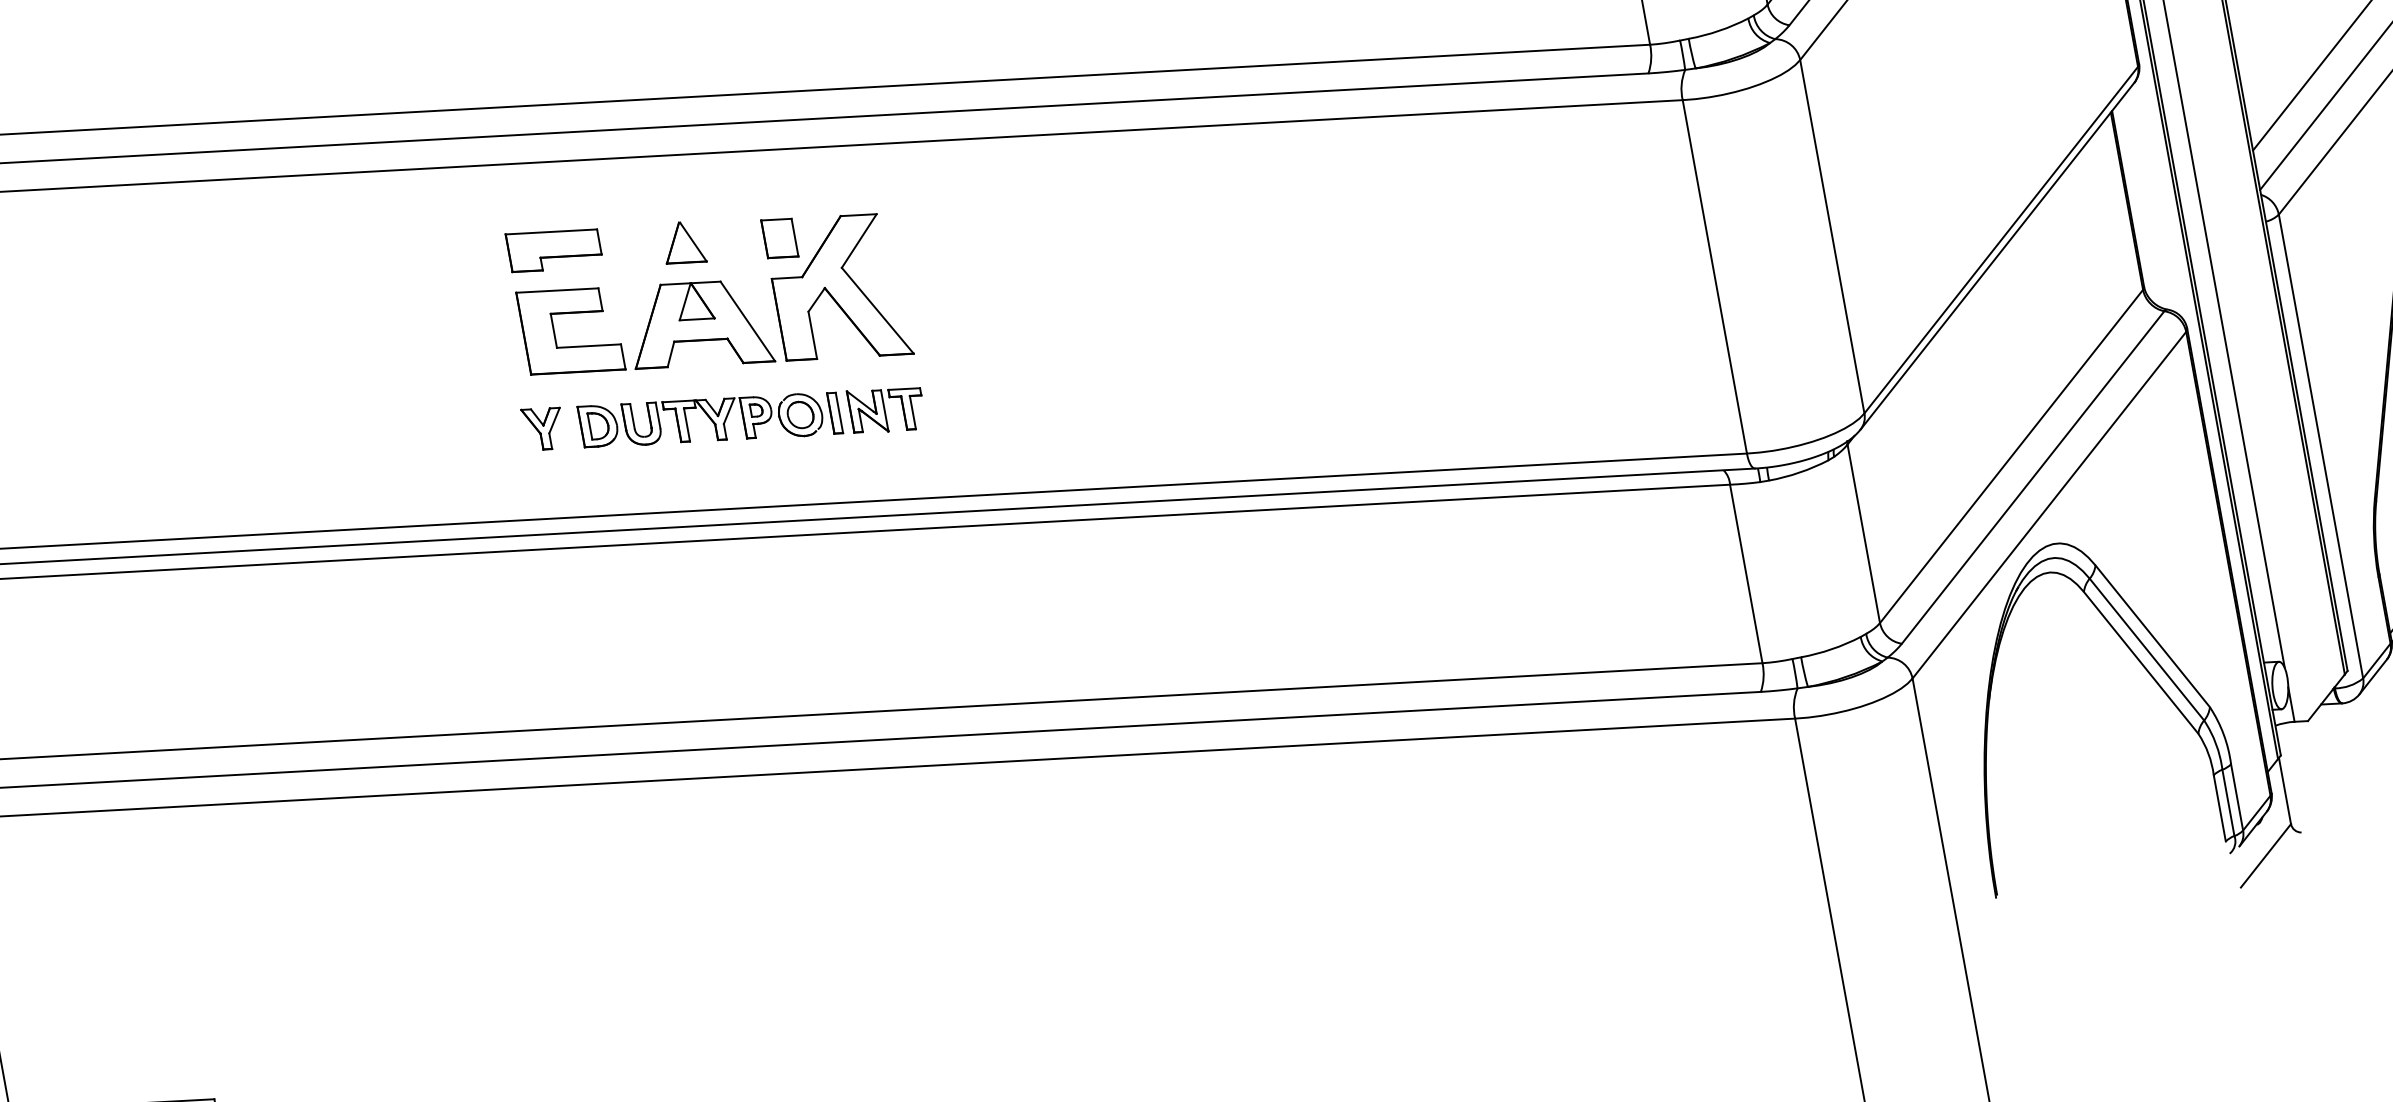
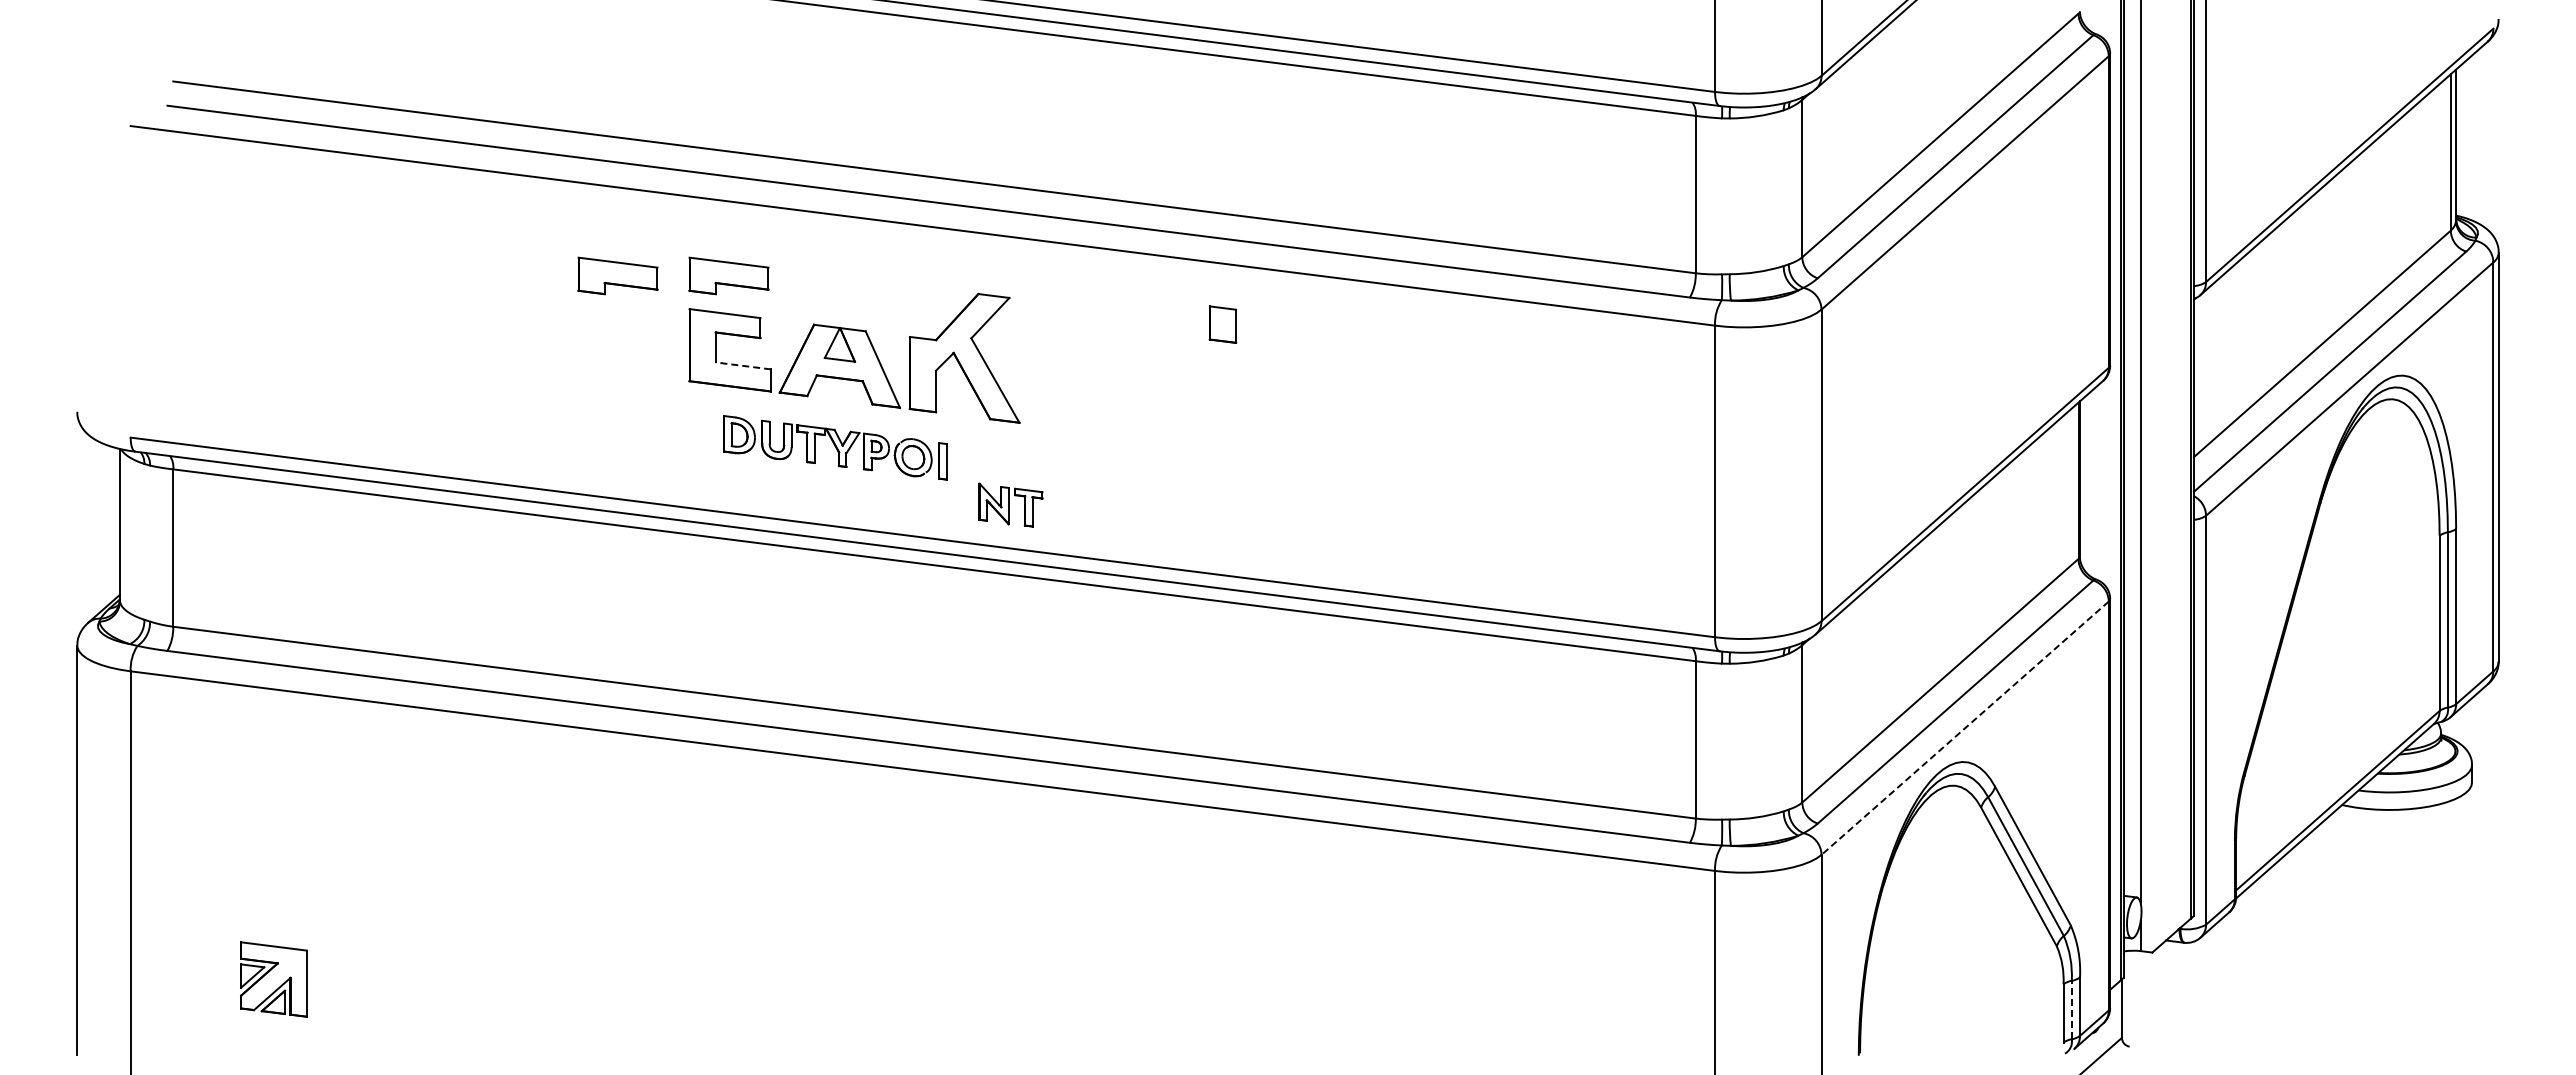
part: (779, 238) -> (1222, 324), moved
part: (682, 243) -> (839, 292), removed
part: (427, 269) -> (617, 275), added
line: (588, 345) -> (743, 365), solid -> dashed
part: (886, 408) -> (1010, 504), moved
part: (543, 427) -> (691, 428), removed
line: (2049, 505) -> (1965, 728), solid -> dashed
line: (2227, 802) -> (2071, 1009), solid -> dashed

